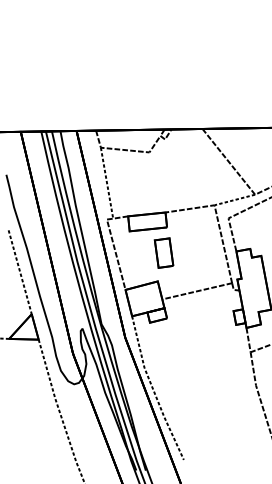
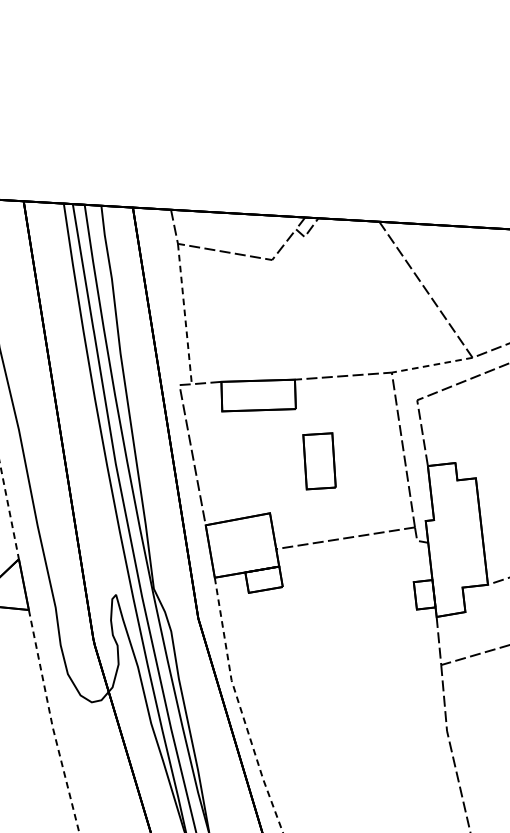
part: (163, 252) -> (318, 460), moved

